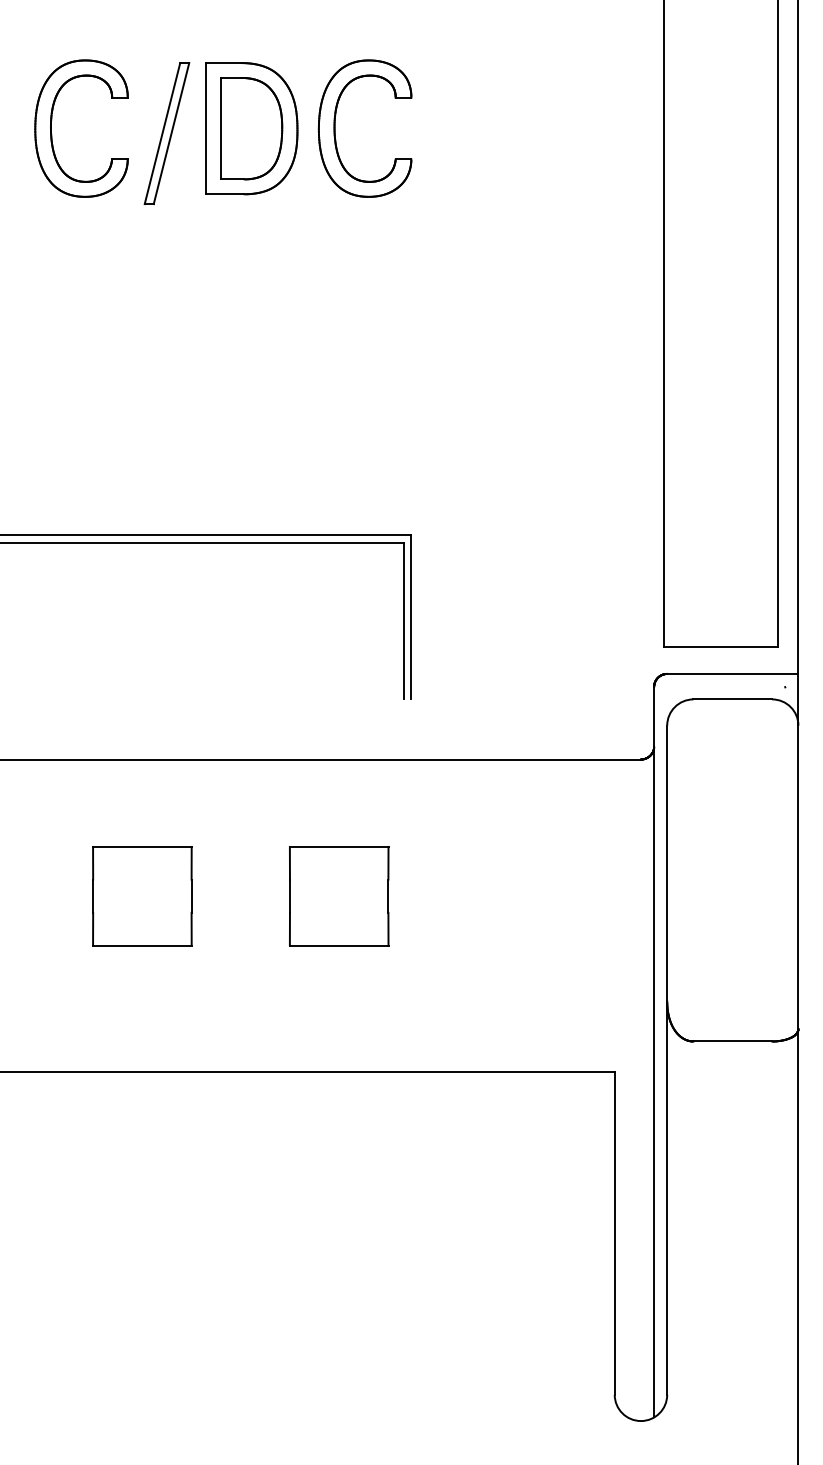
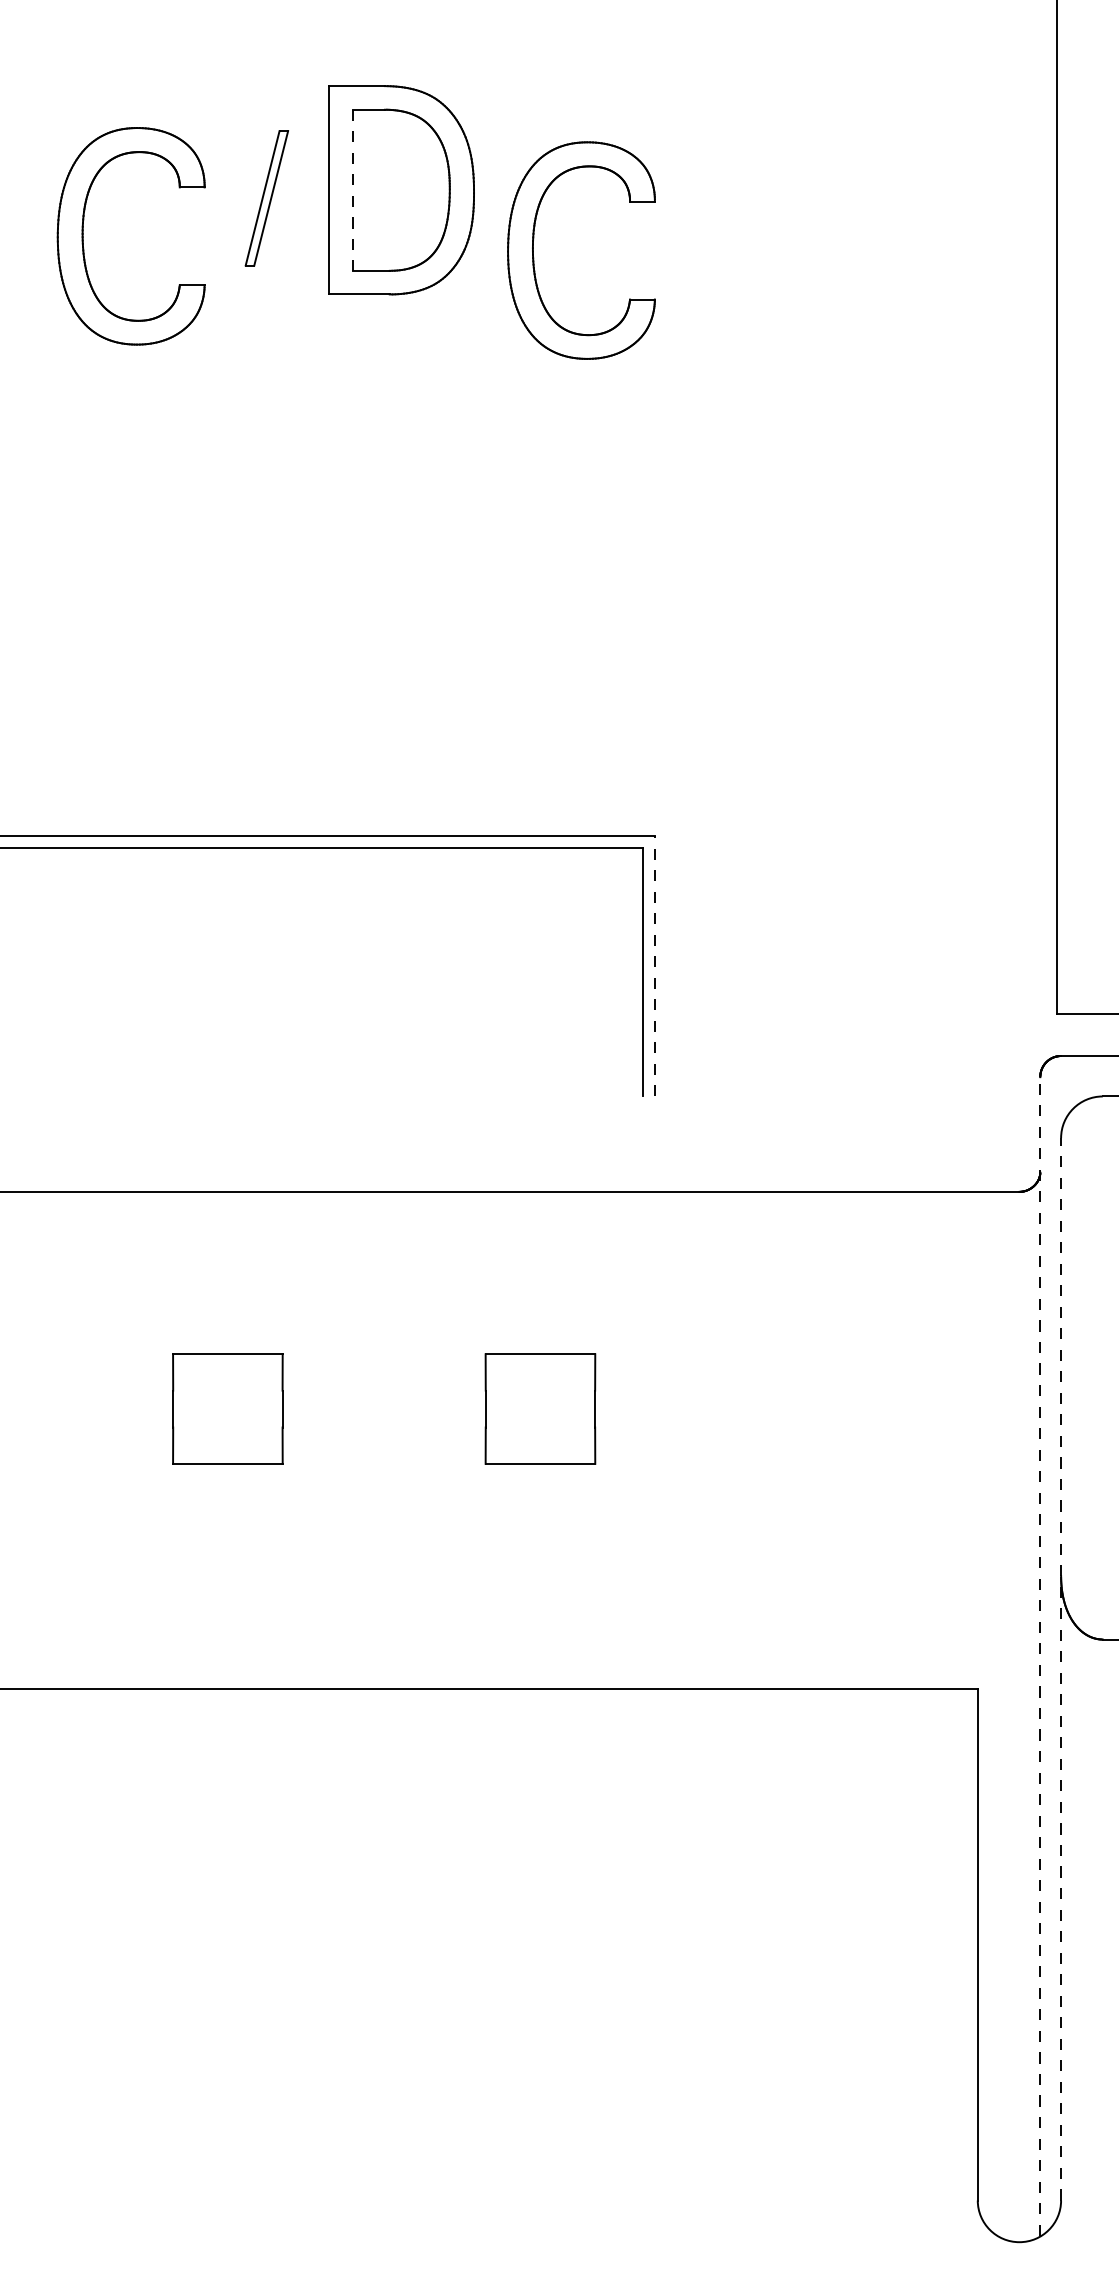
line: (221, 128) -> (353, 190), solid -> dashed
part: (335, 128) -> (534, 250), moved
part: (166, 133) -> (266, 197), size x0.6
part: (52, 134) -> (85, 245), moved
line: (411, 616) -> (655, 964), solid -> dashed
part: (142, 896) -> (228, 1409), size x0.7
part: (339, 896) -> (540, 1409), size x0.7
line: (654, 1052) -> (1040, 1657), solid -> dashed
line: (667, 1060) -> (1061, 1669), solid -> dashed

